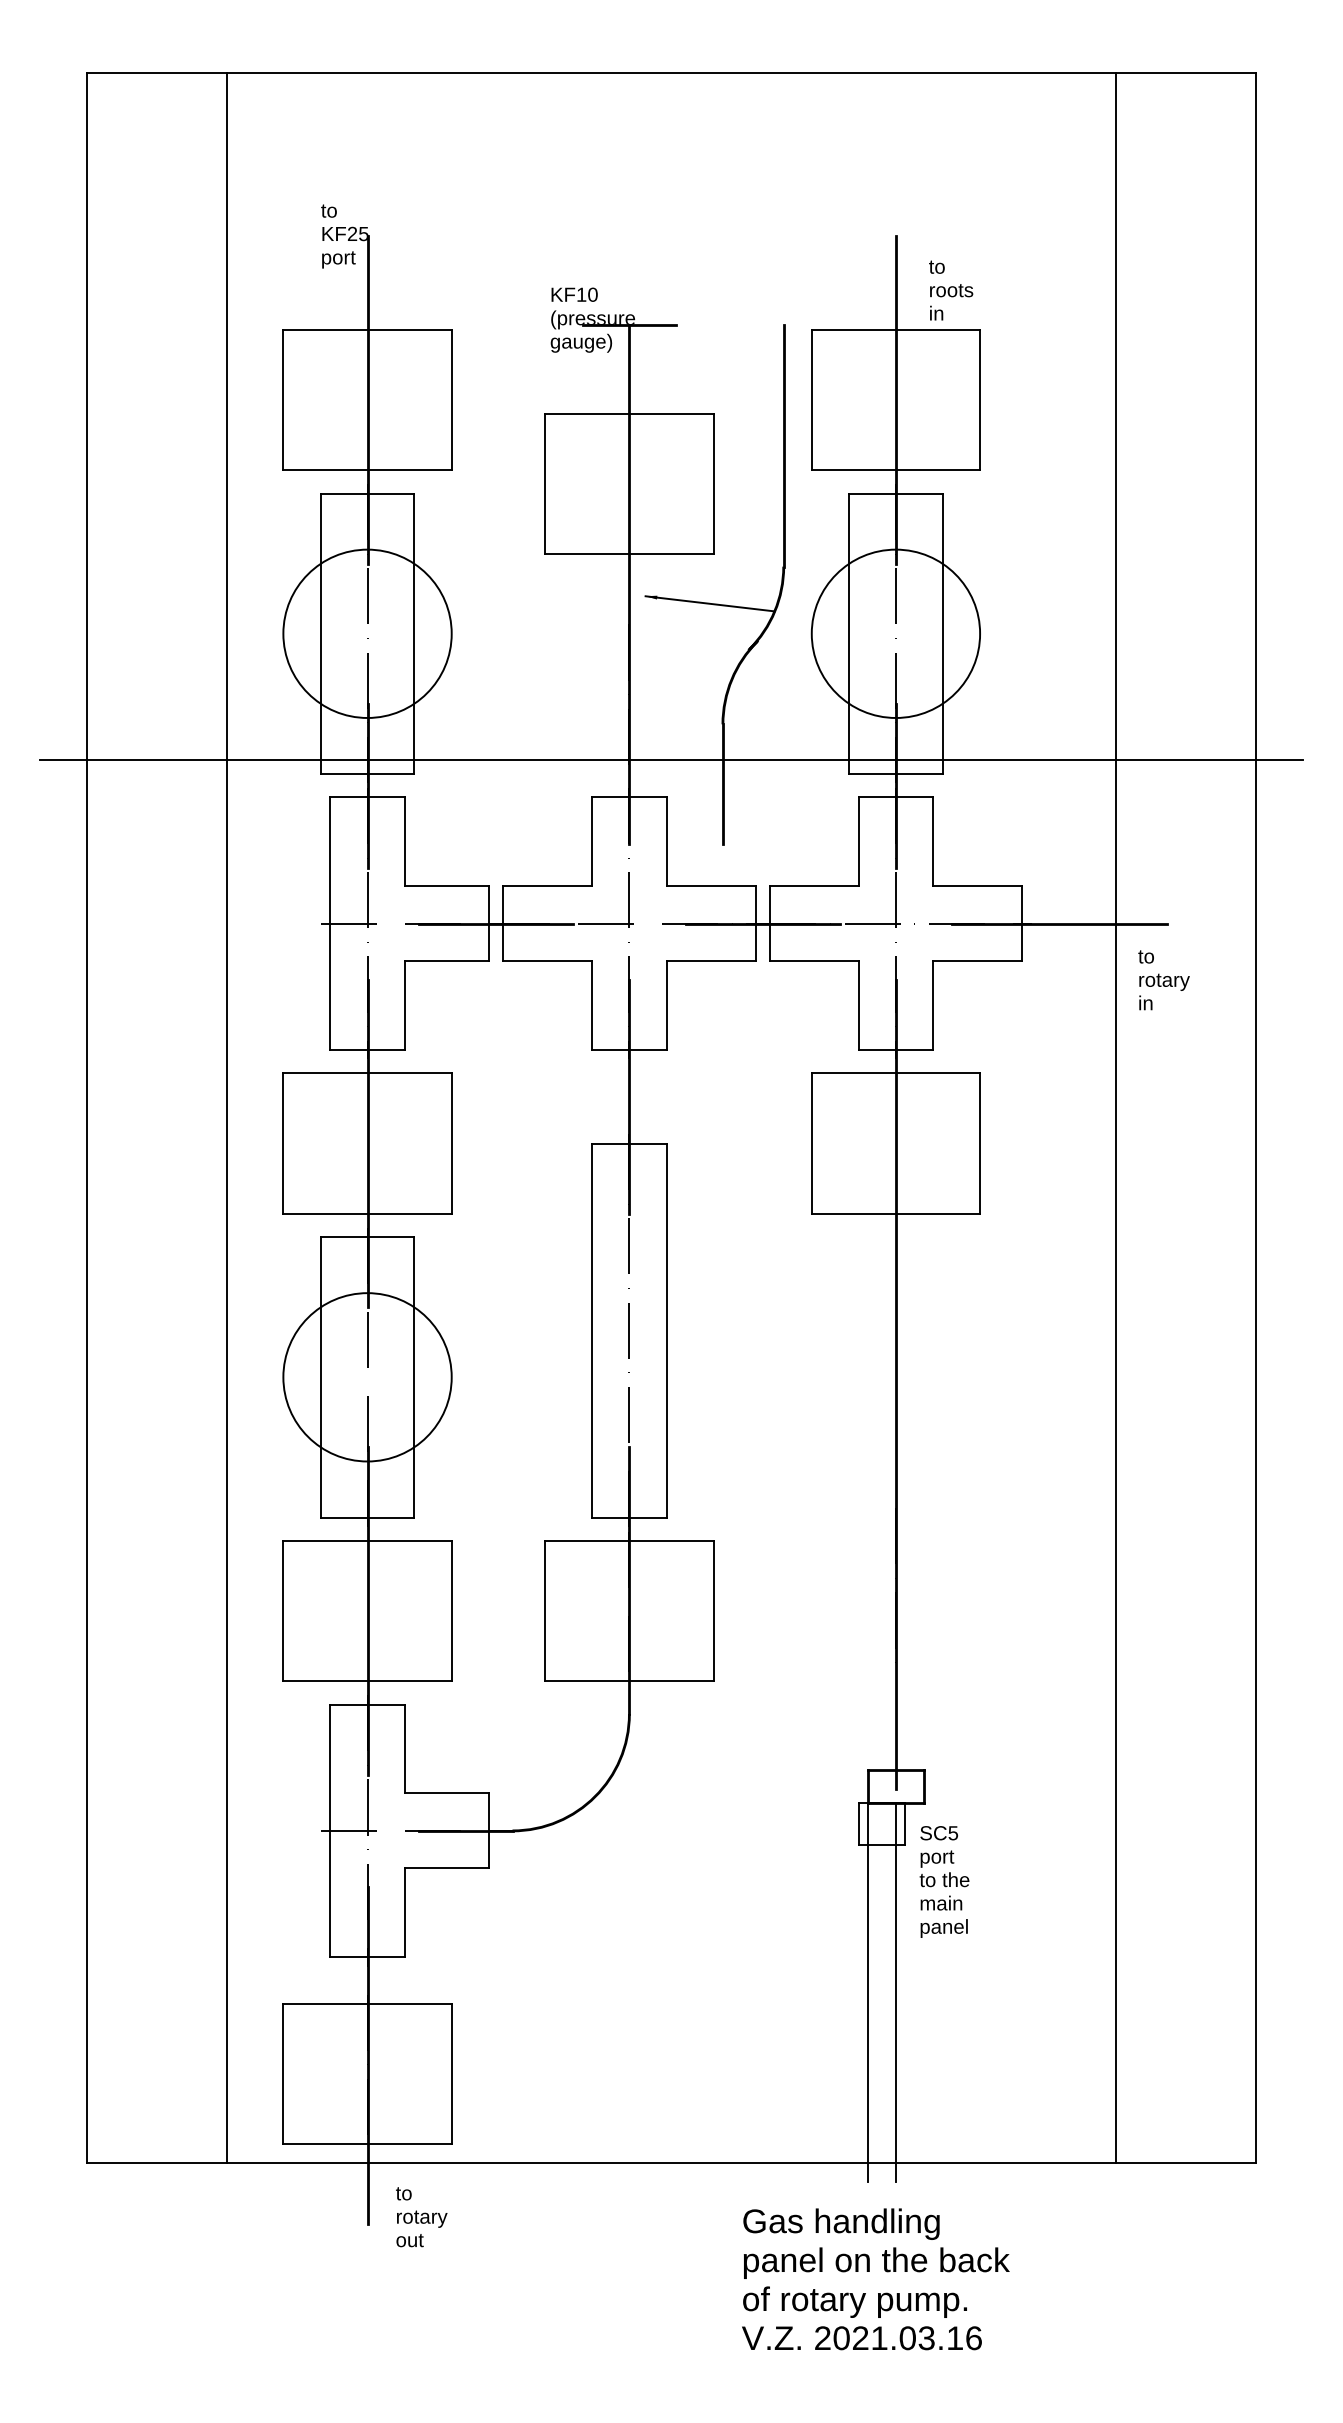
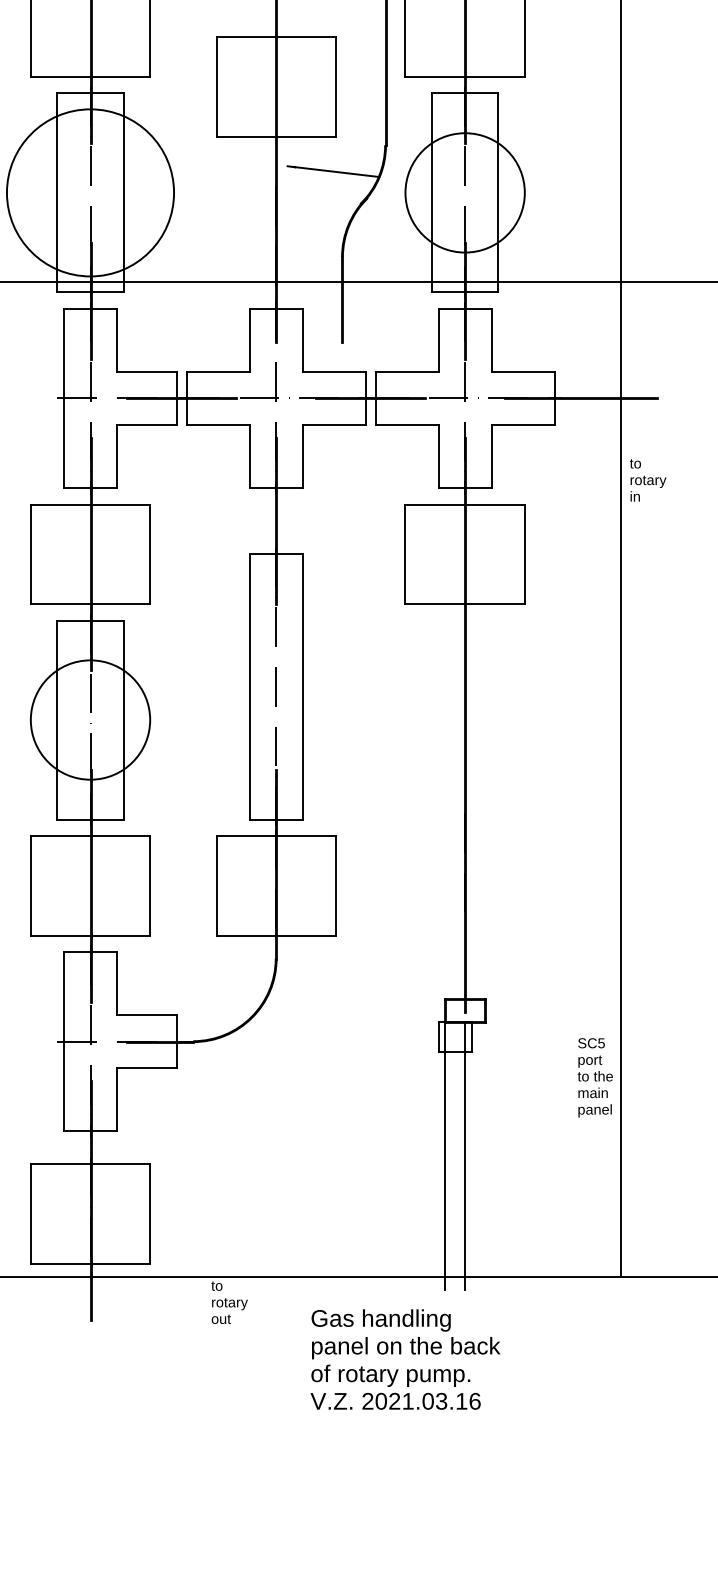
circle: (367, 633) -> (90, 192), size x1.4
text: (1163, 980) -> (647, 480), moved
text: (944, 1881) -> (595, 1077), moved
text: (421, 2217) -> (229, 1302), moved
text: (875, 2279) -> (405, 1359), moved

